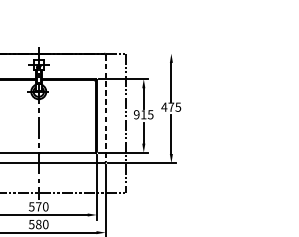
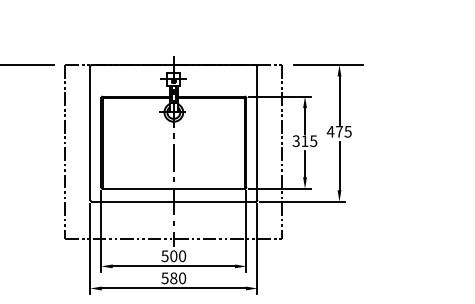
line: (161, 53) -> (327, 64), added
line: (105, 108) -> (257, 133), dashed -> solid
text: (136, 114) -> (295, 140), 915 -> 315
text: (38, 207) -> (173, 256), 570 -> 500

